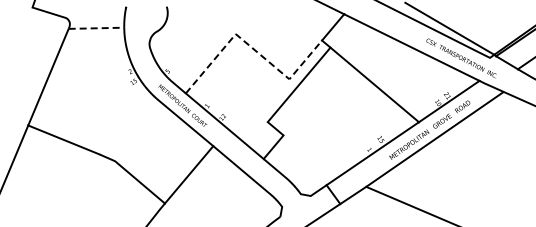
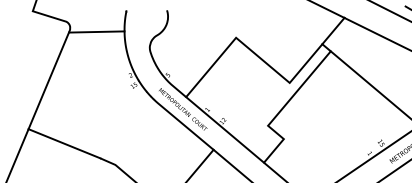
line: (96, 28) -> (96, 32), dashed -> solid
line: (252, 48) -> (252, 52), dashed -> solid

